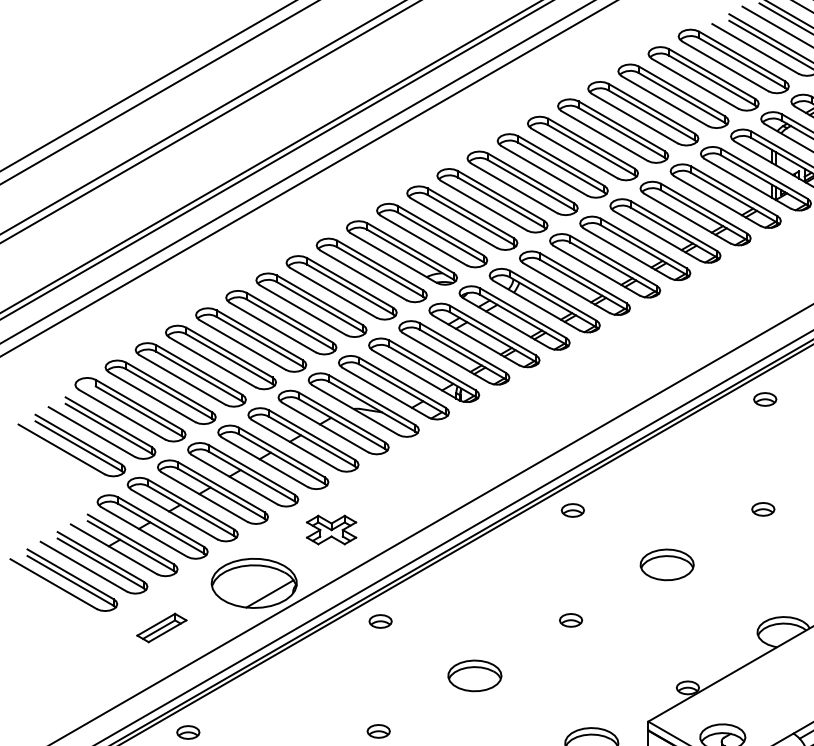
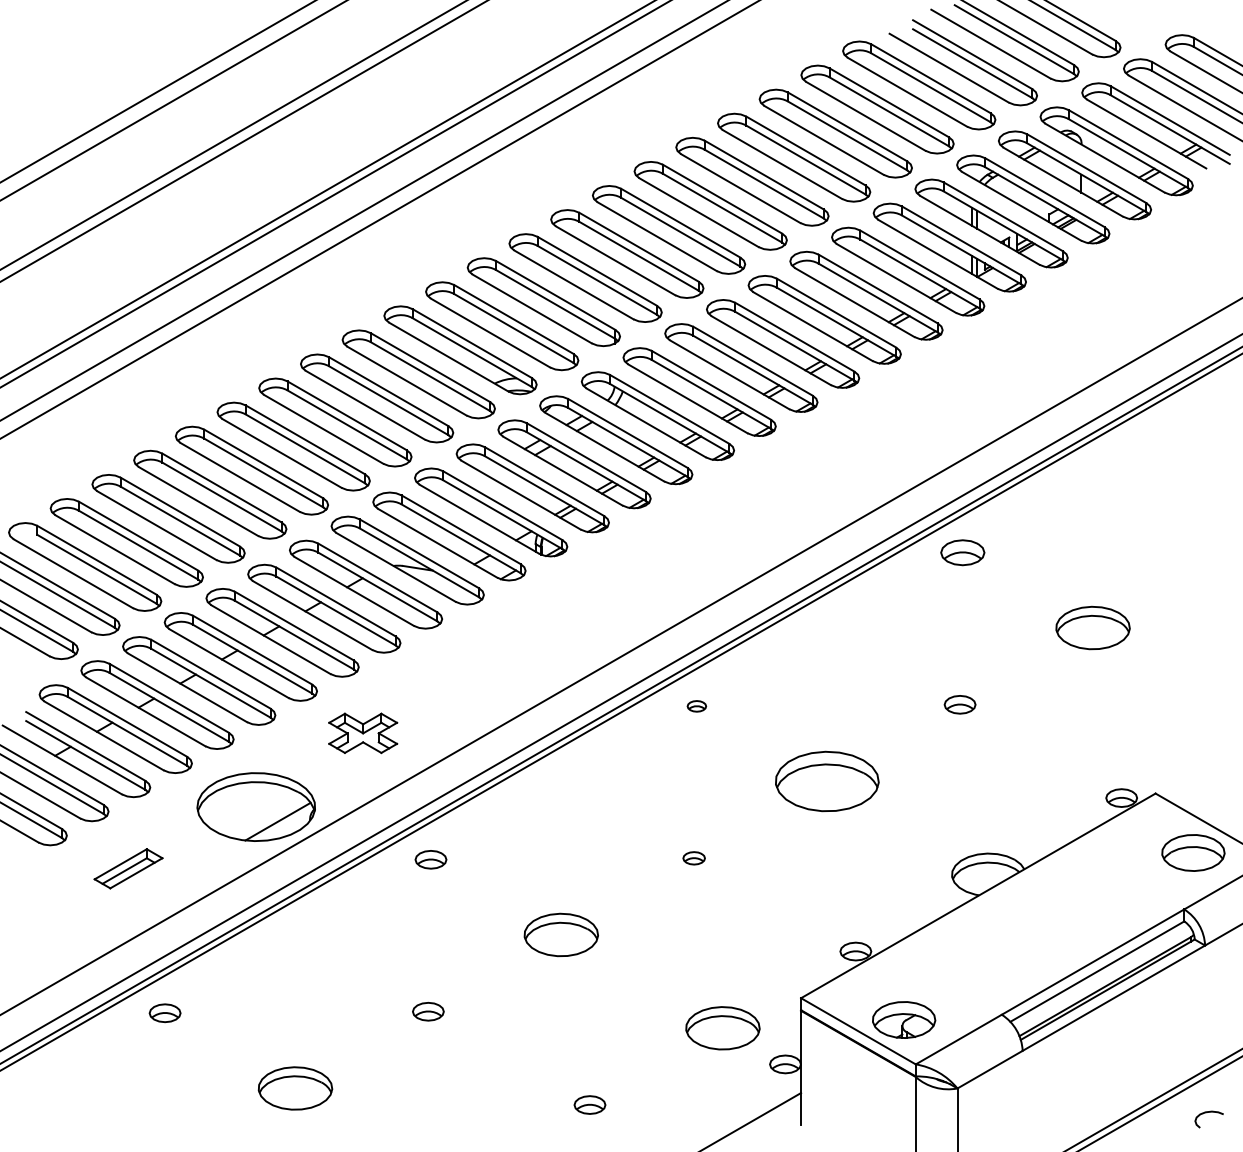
part: (765, 399) -> (962, 552), size x1.4
part: (572, 510) -> (696, 706), size x0.6
part: (666, 564) -> (826, 781), size x1.4
part: (570, 620) -> (693, 858), size x0.7

